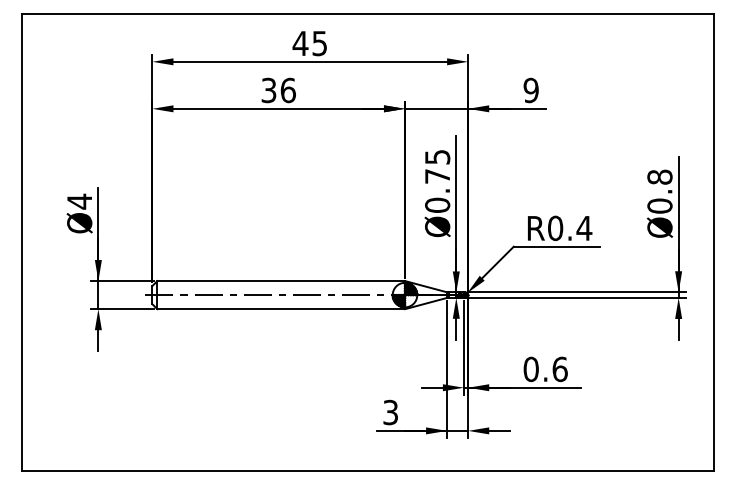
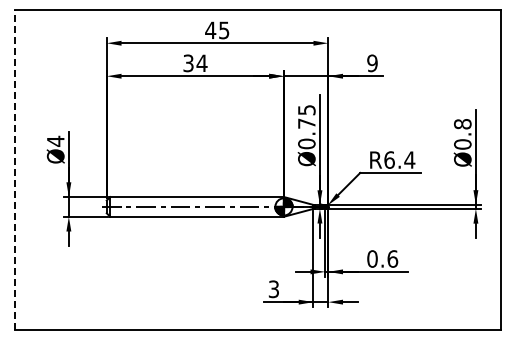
text: (287, 90) -> (201, 63), 36 -> 34
text: (555, 227) -> (389, 159), R0.4 -> R6.4
line: (22, 243) -> (15, 170), solid -> dashed

